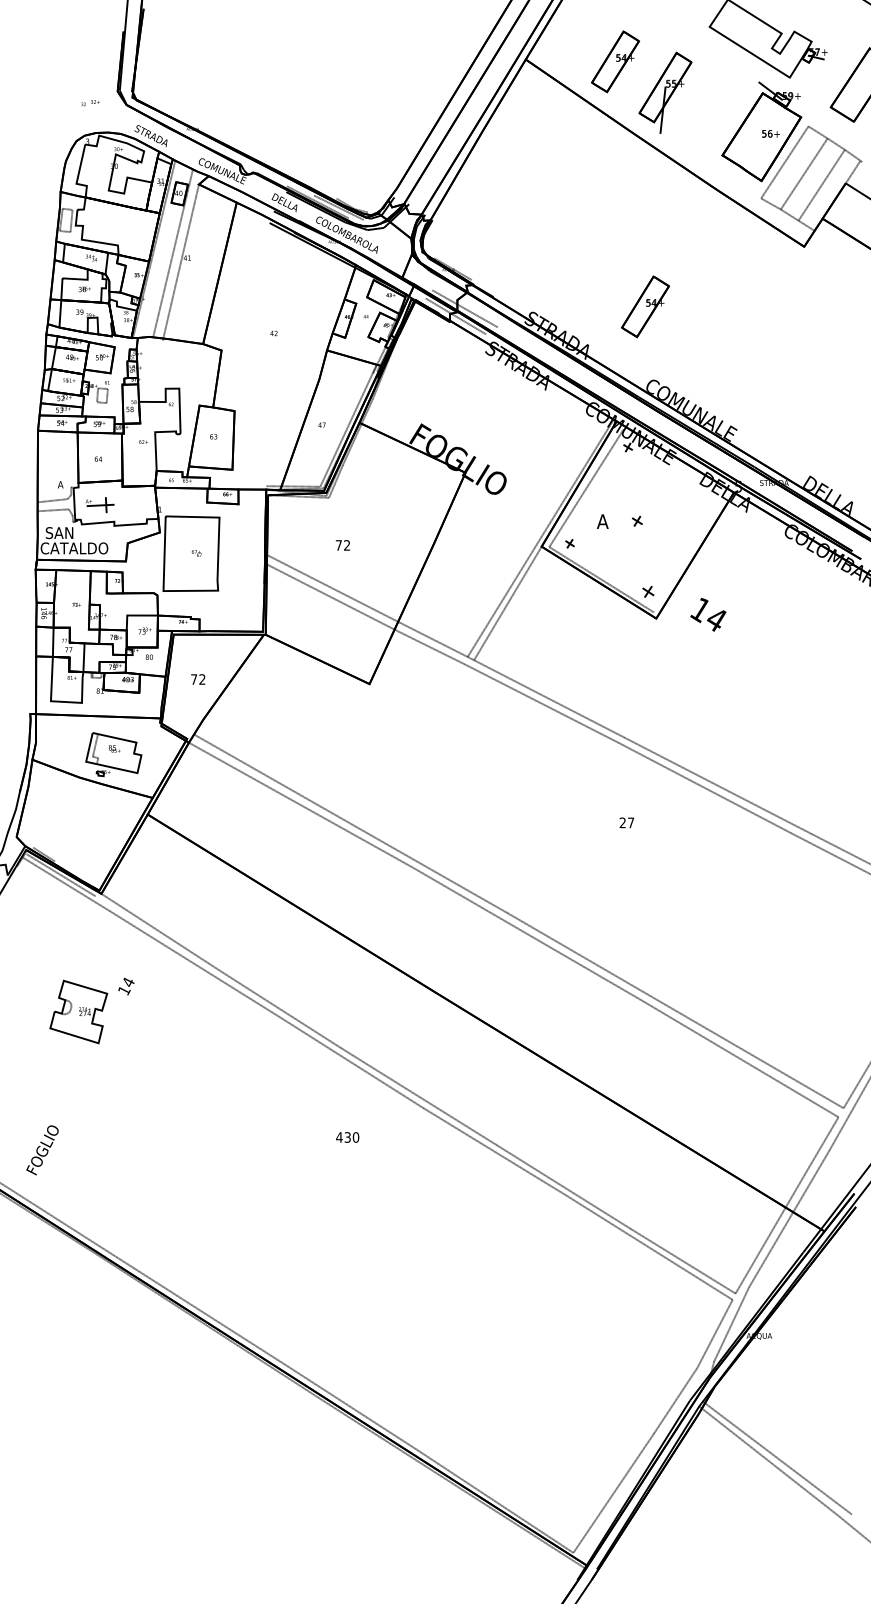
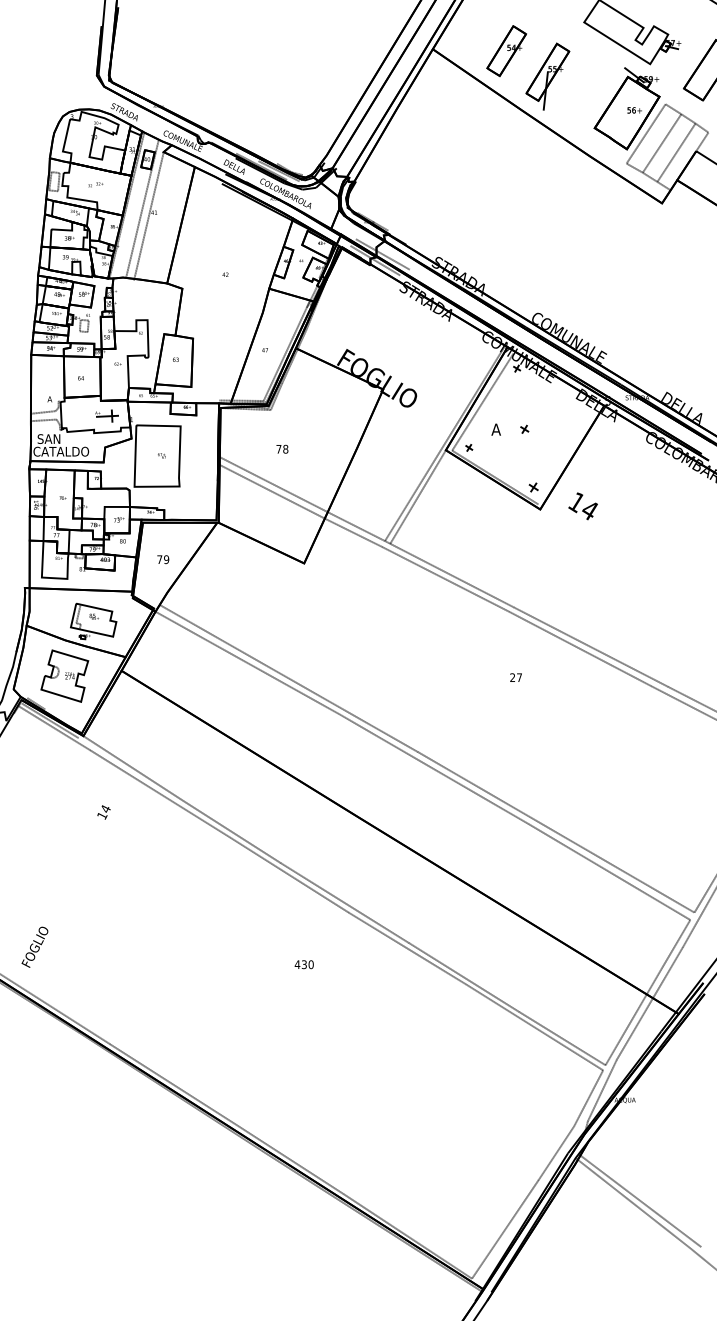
text: (90, 103) -> (95, 185), moved
part: (645, 306) -> (531, 252), removed
part: (100, 505) -> (107, 416), moved
text: (347, 545) -> (286, 449), 72 -> 78
text: (202, 679) -> (166, 559), 72 -> 79
part: (78, 1011) -> (64, 675), moved
text: (347, 1137) -> (304, 964), moved

